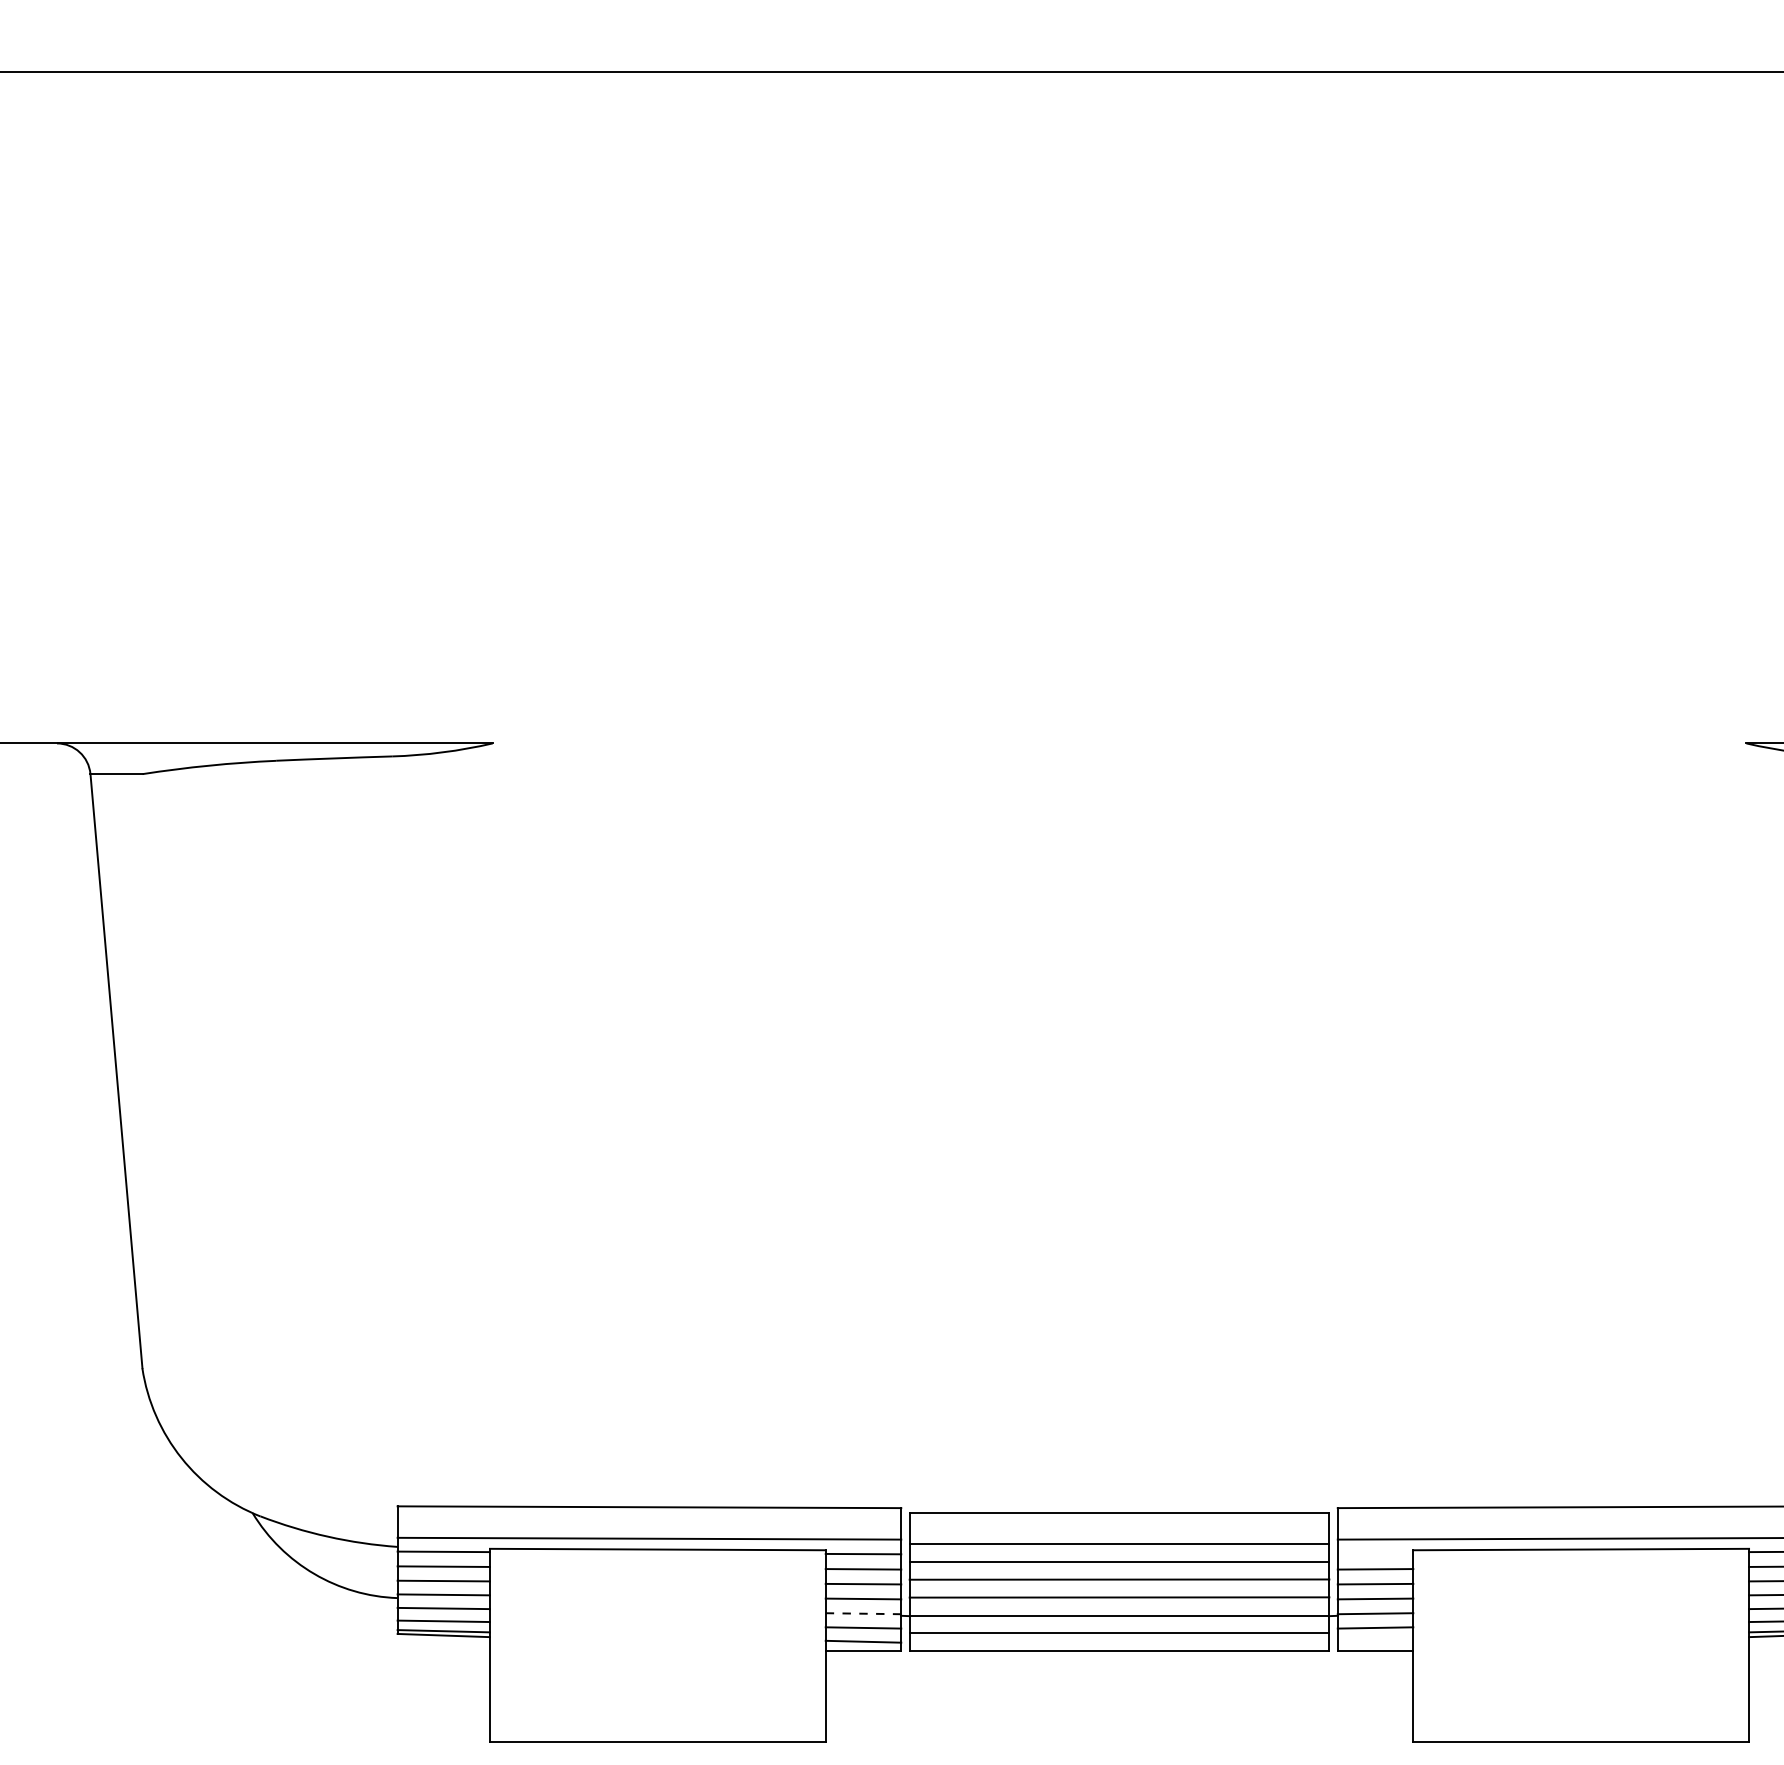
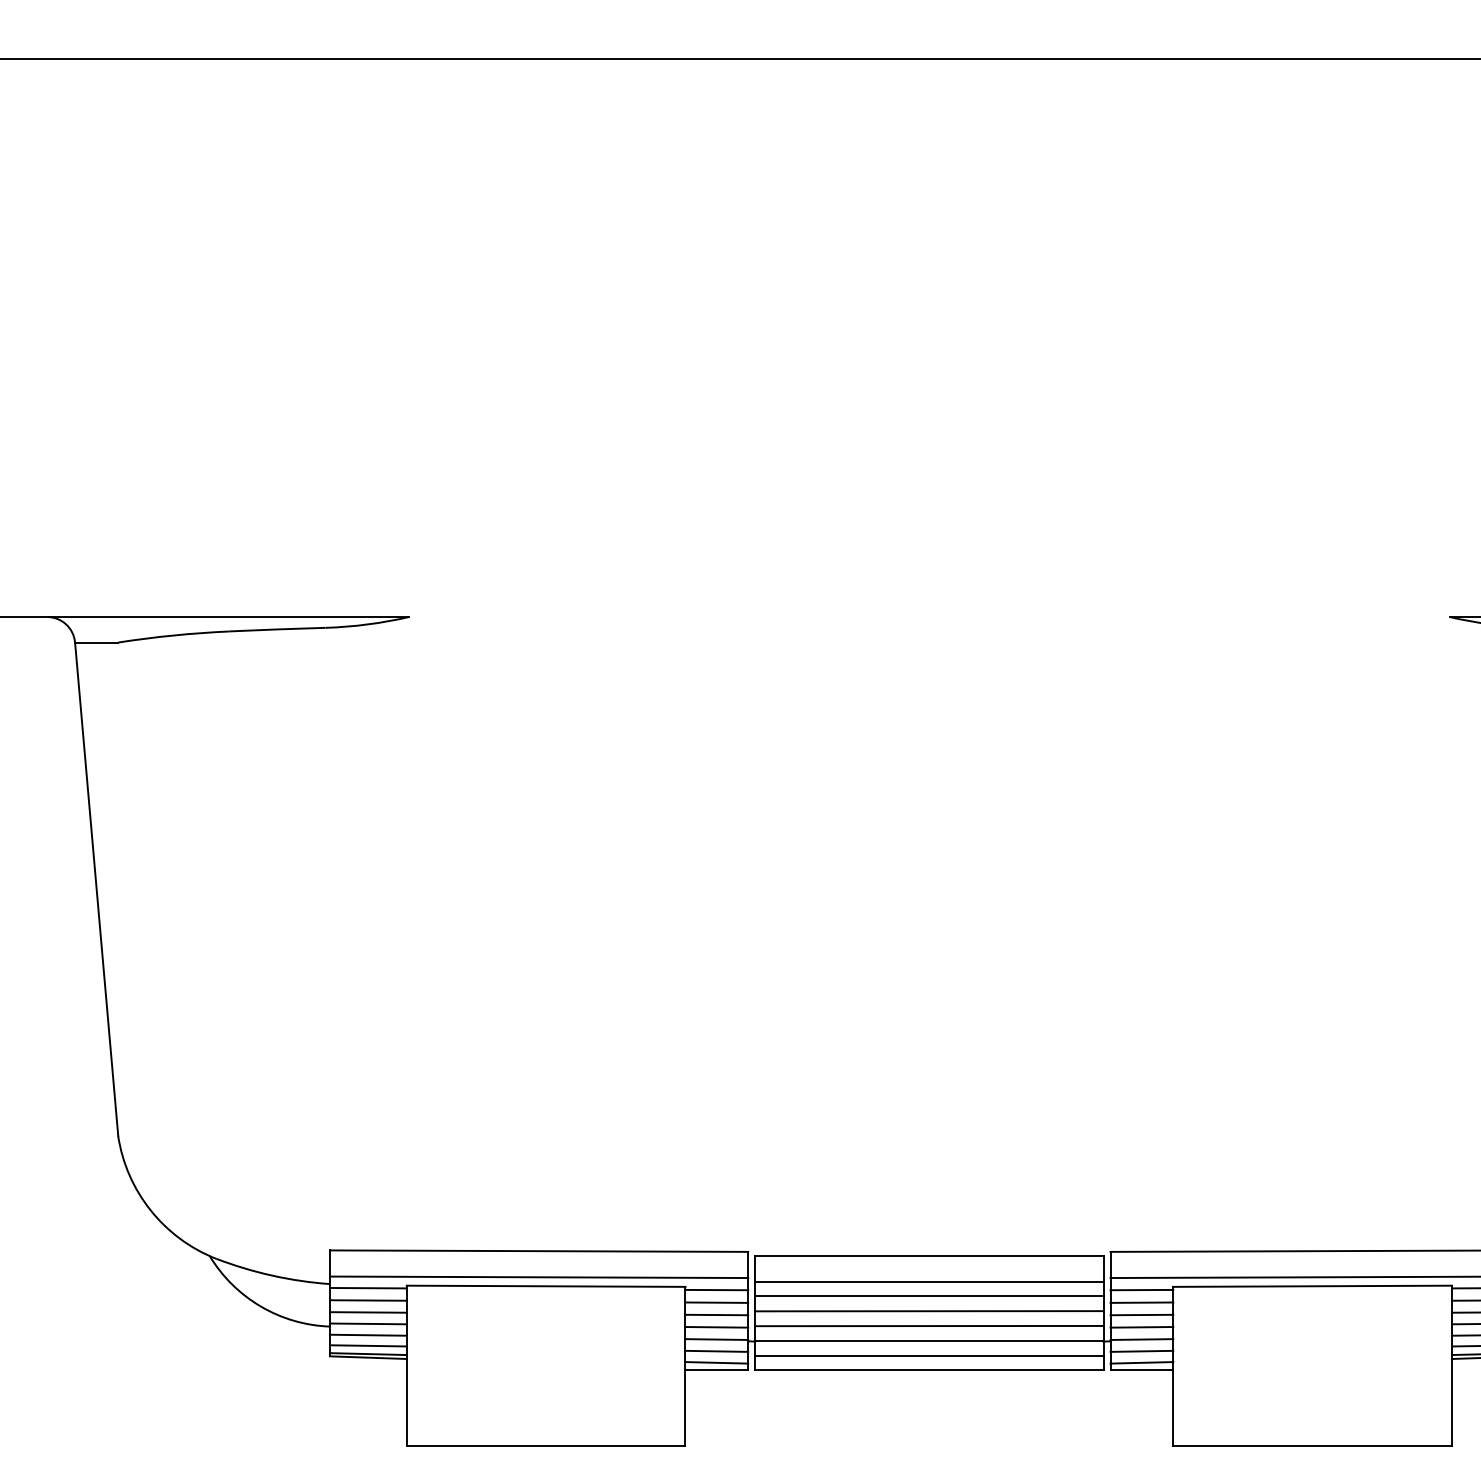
line: (1375, 1553) -> (1141, 1289), added
line: (863, 1613) -> (716, 1339), dashed -> solid
line: (1375, 1641) -> (1141, 1362), added

